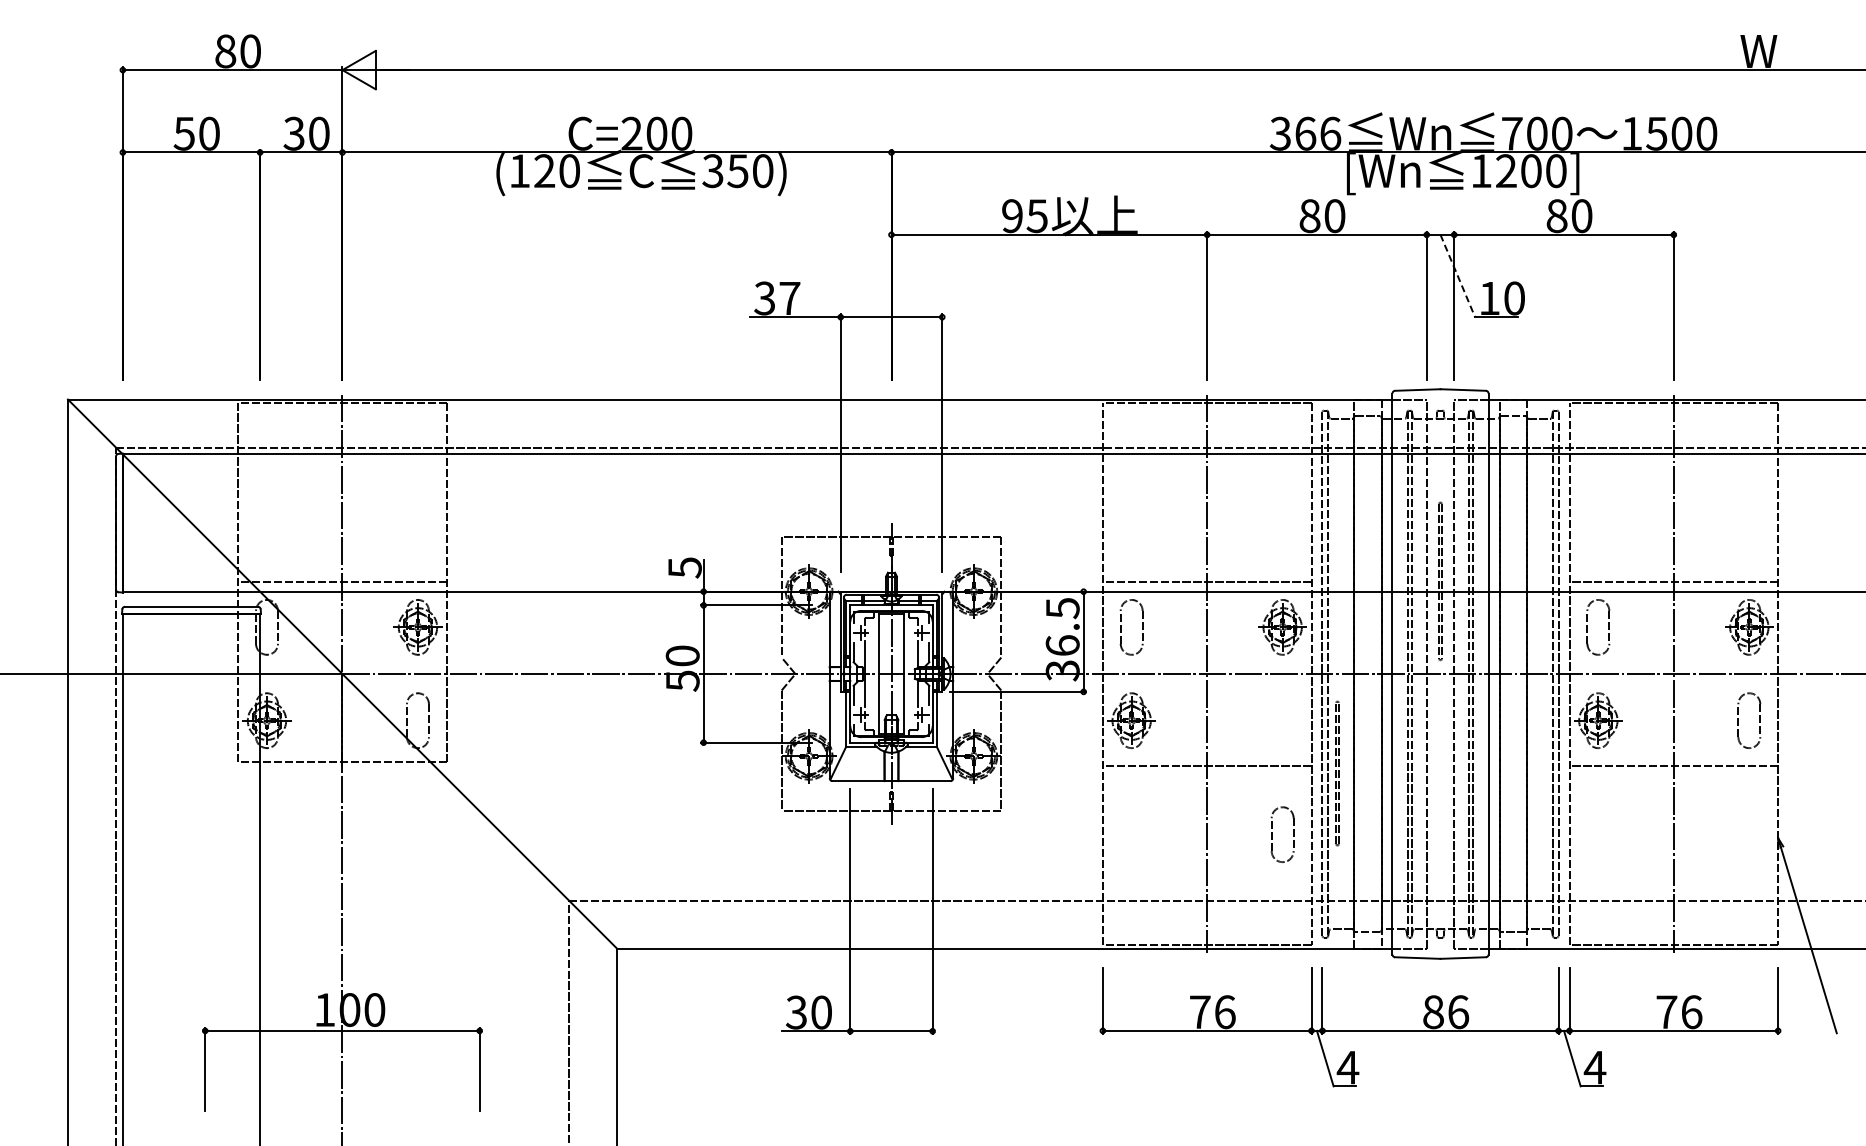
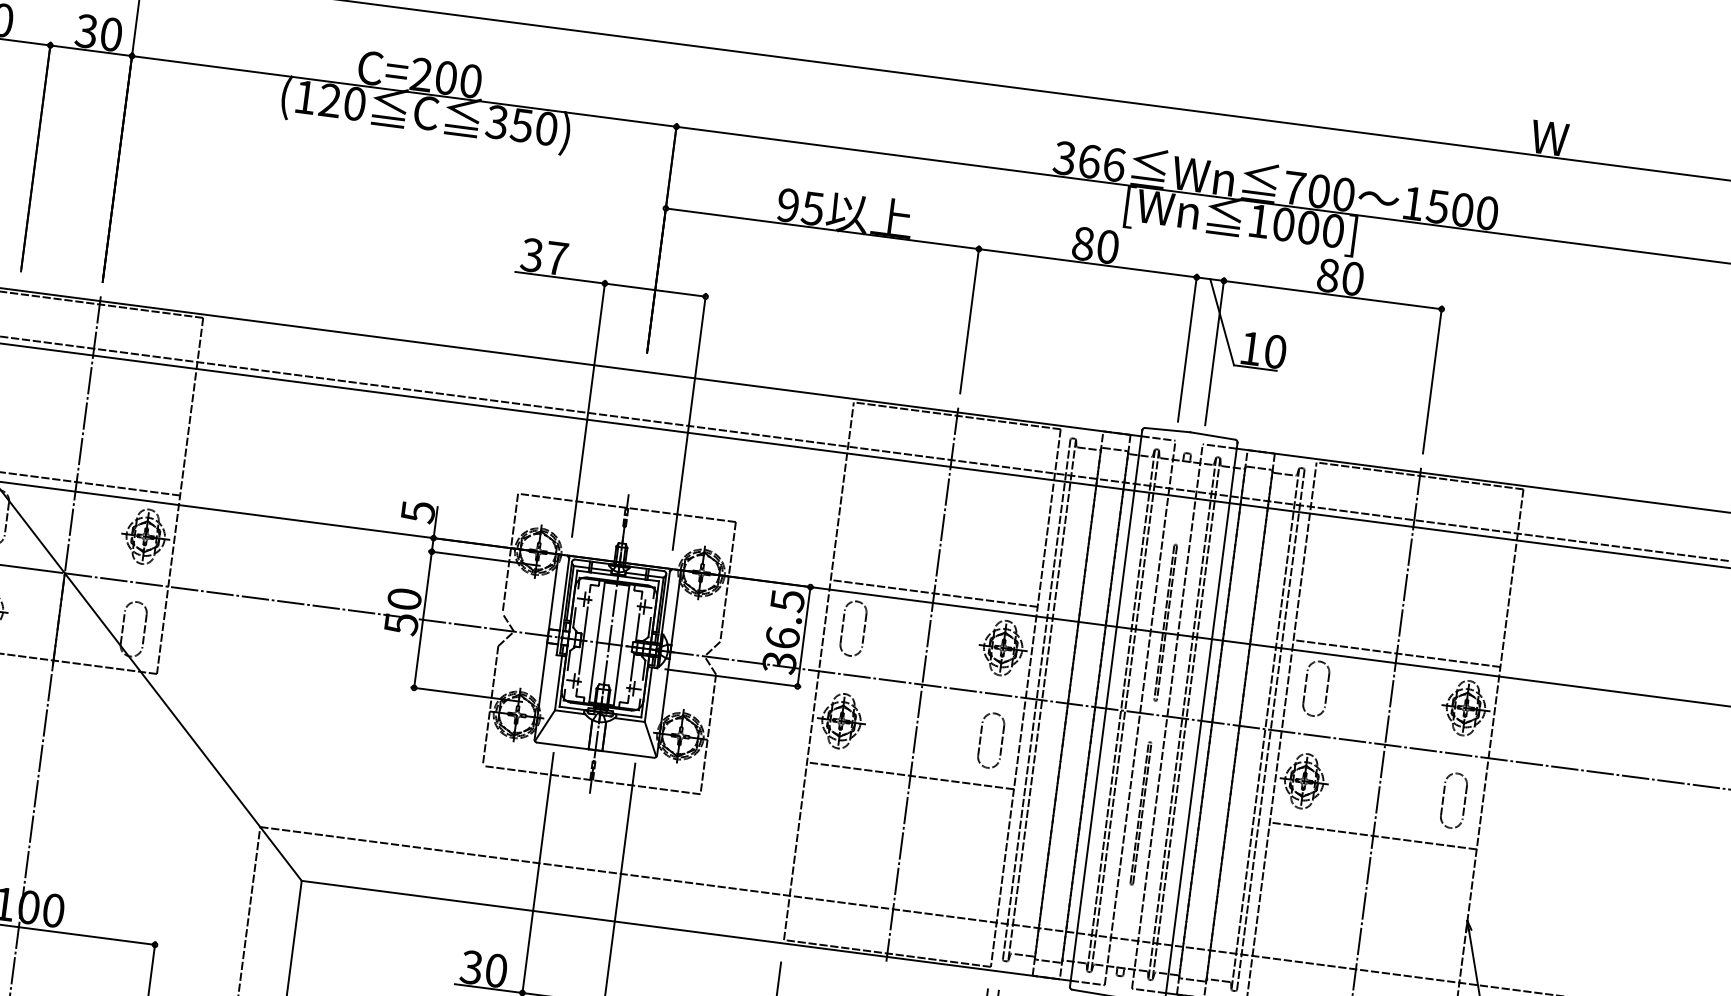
text: (1506, 171) -> (1283, 224), 1200] -> 1000]
line: (1457, 276) -> (1221, 322), dashed -> solid
line: (1336, 773) -> (1139, 813), moved
part: (1272, 834) -> (981, 739), moved

